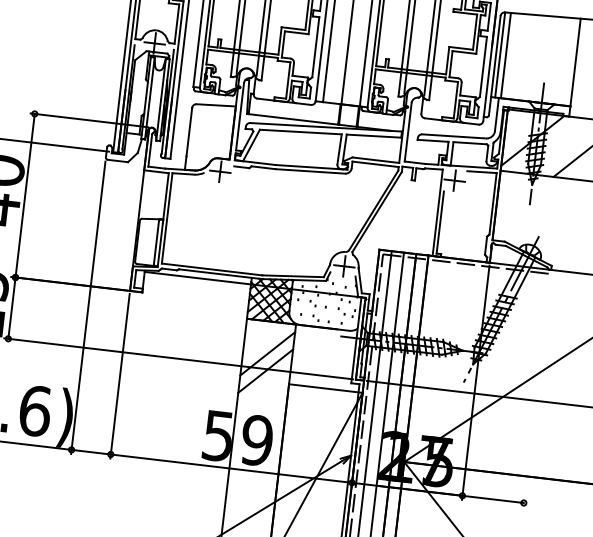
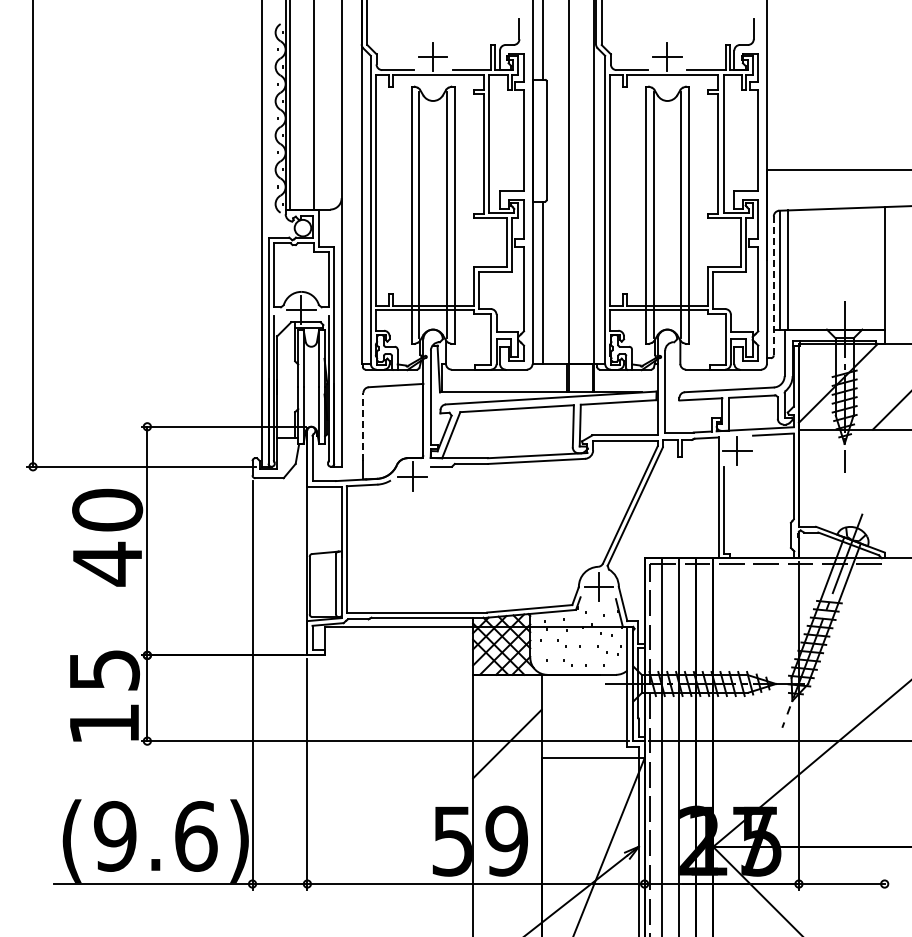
line: (494, 66) -> (773, 286), solid -> dashed
line: (189, 131) -> (363, 426), solid -> dashed
line: (267, 353) -> (507, 719), removed

